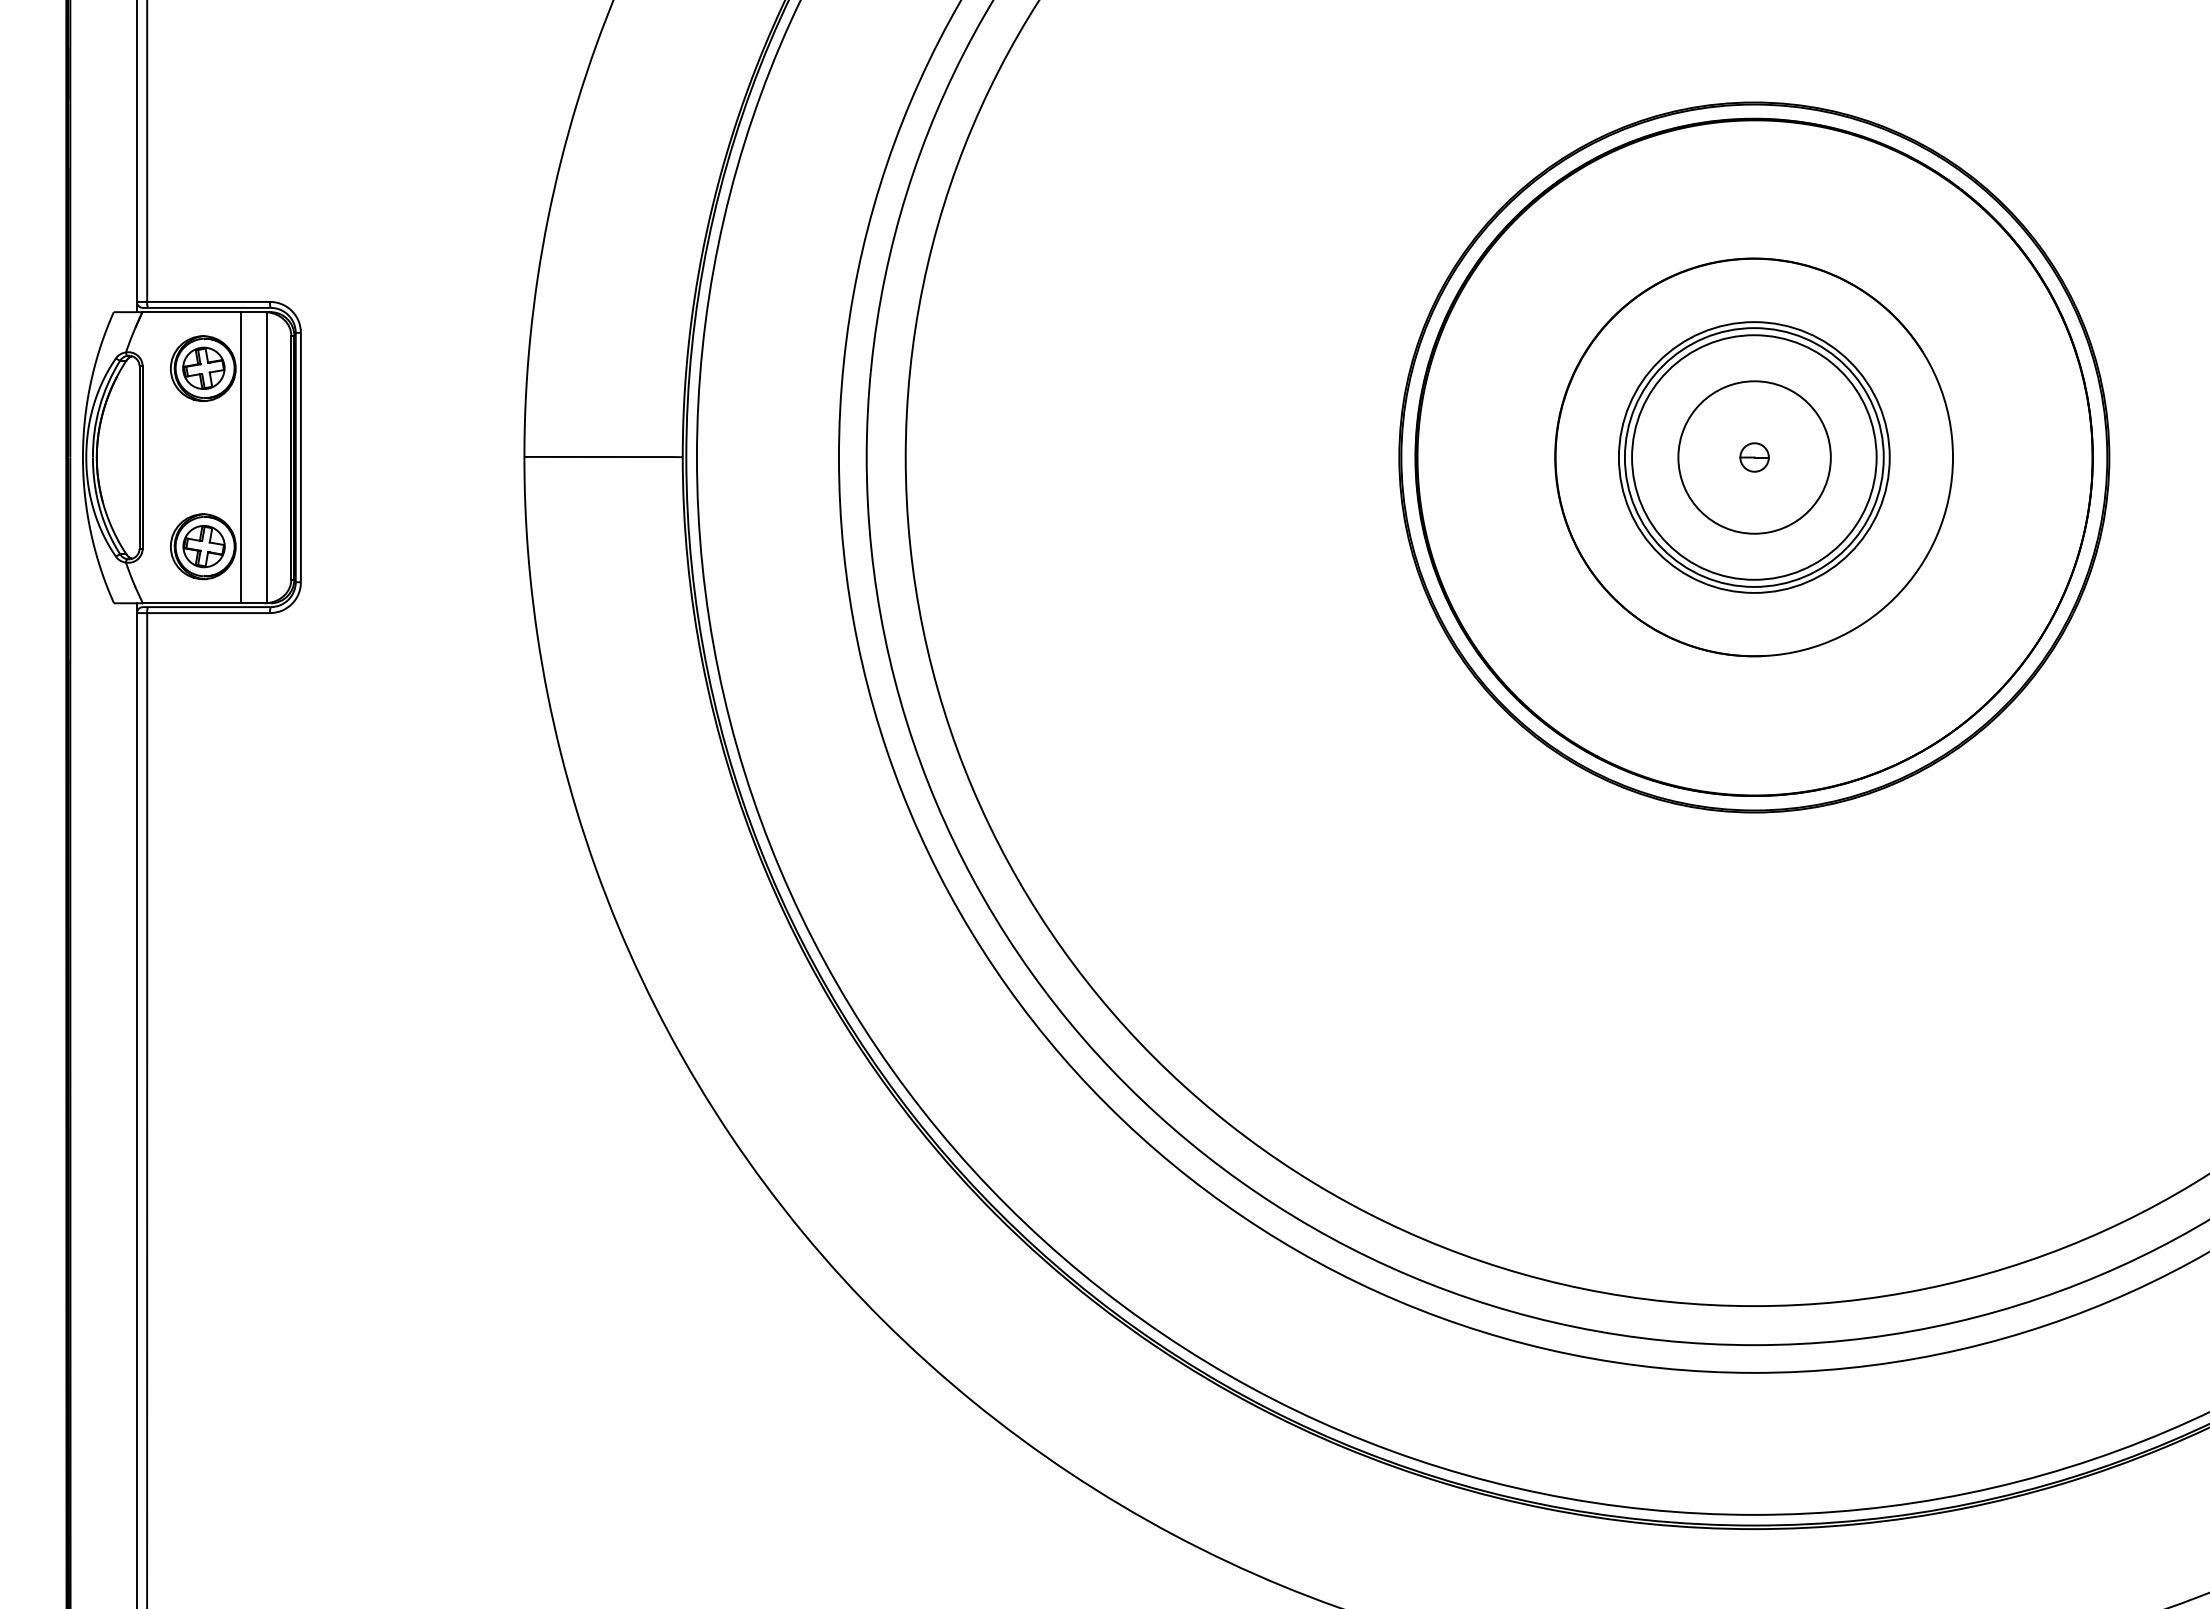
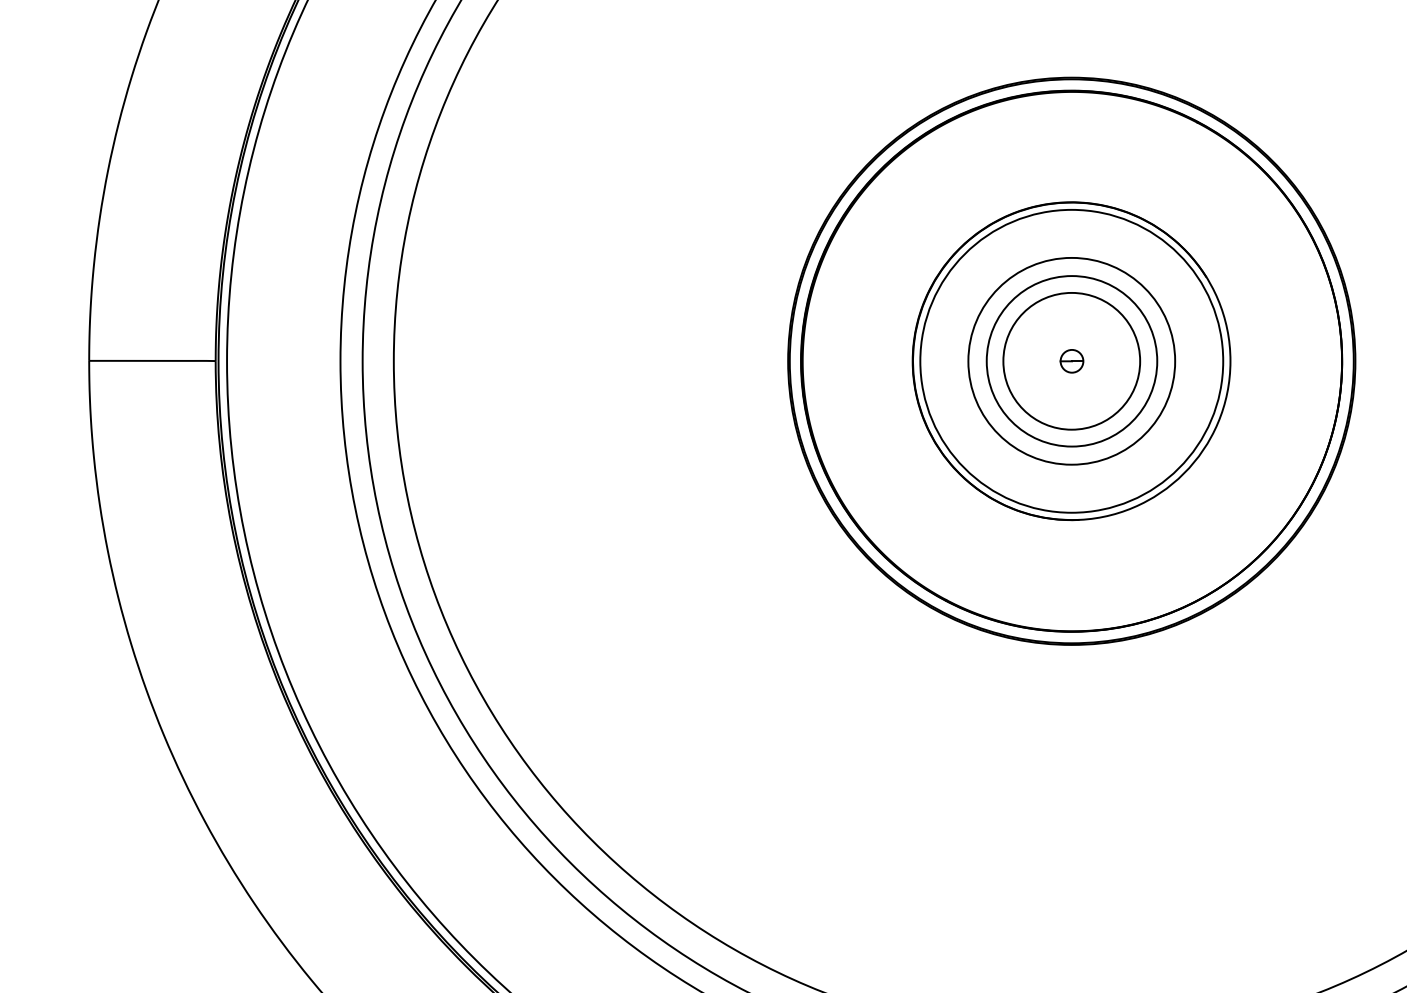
circle: (1753, 457) -> (1071, 361), size x1.4
circle: (1754, 457) -> (1071, 361), size x0.7
circle: (1754, 457) -> (1071, 361), size x1.4

